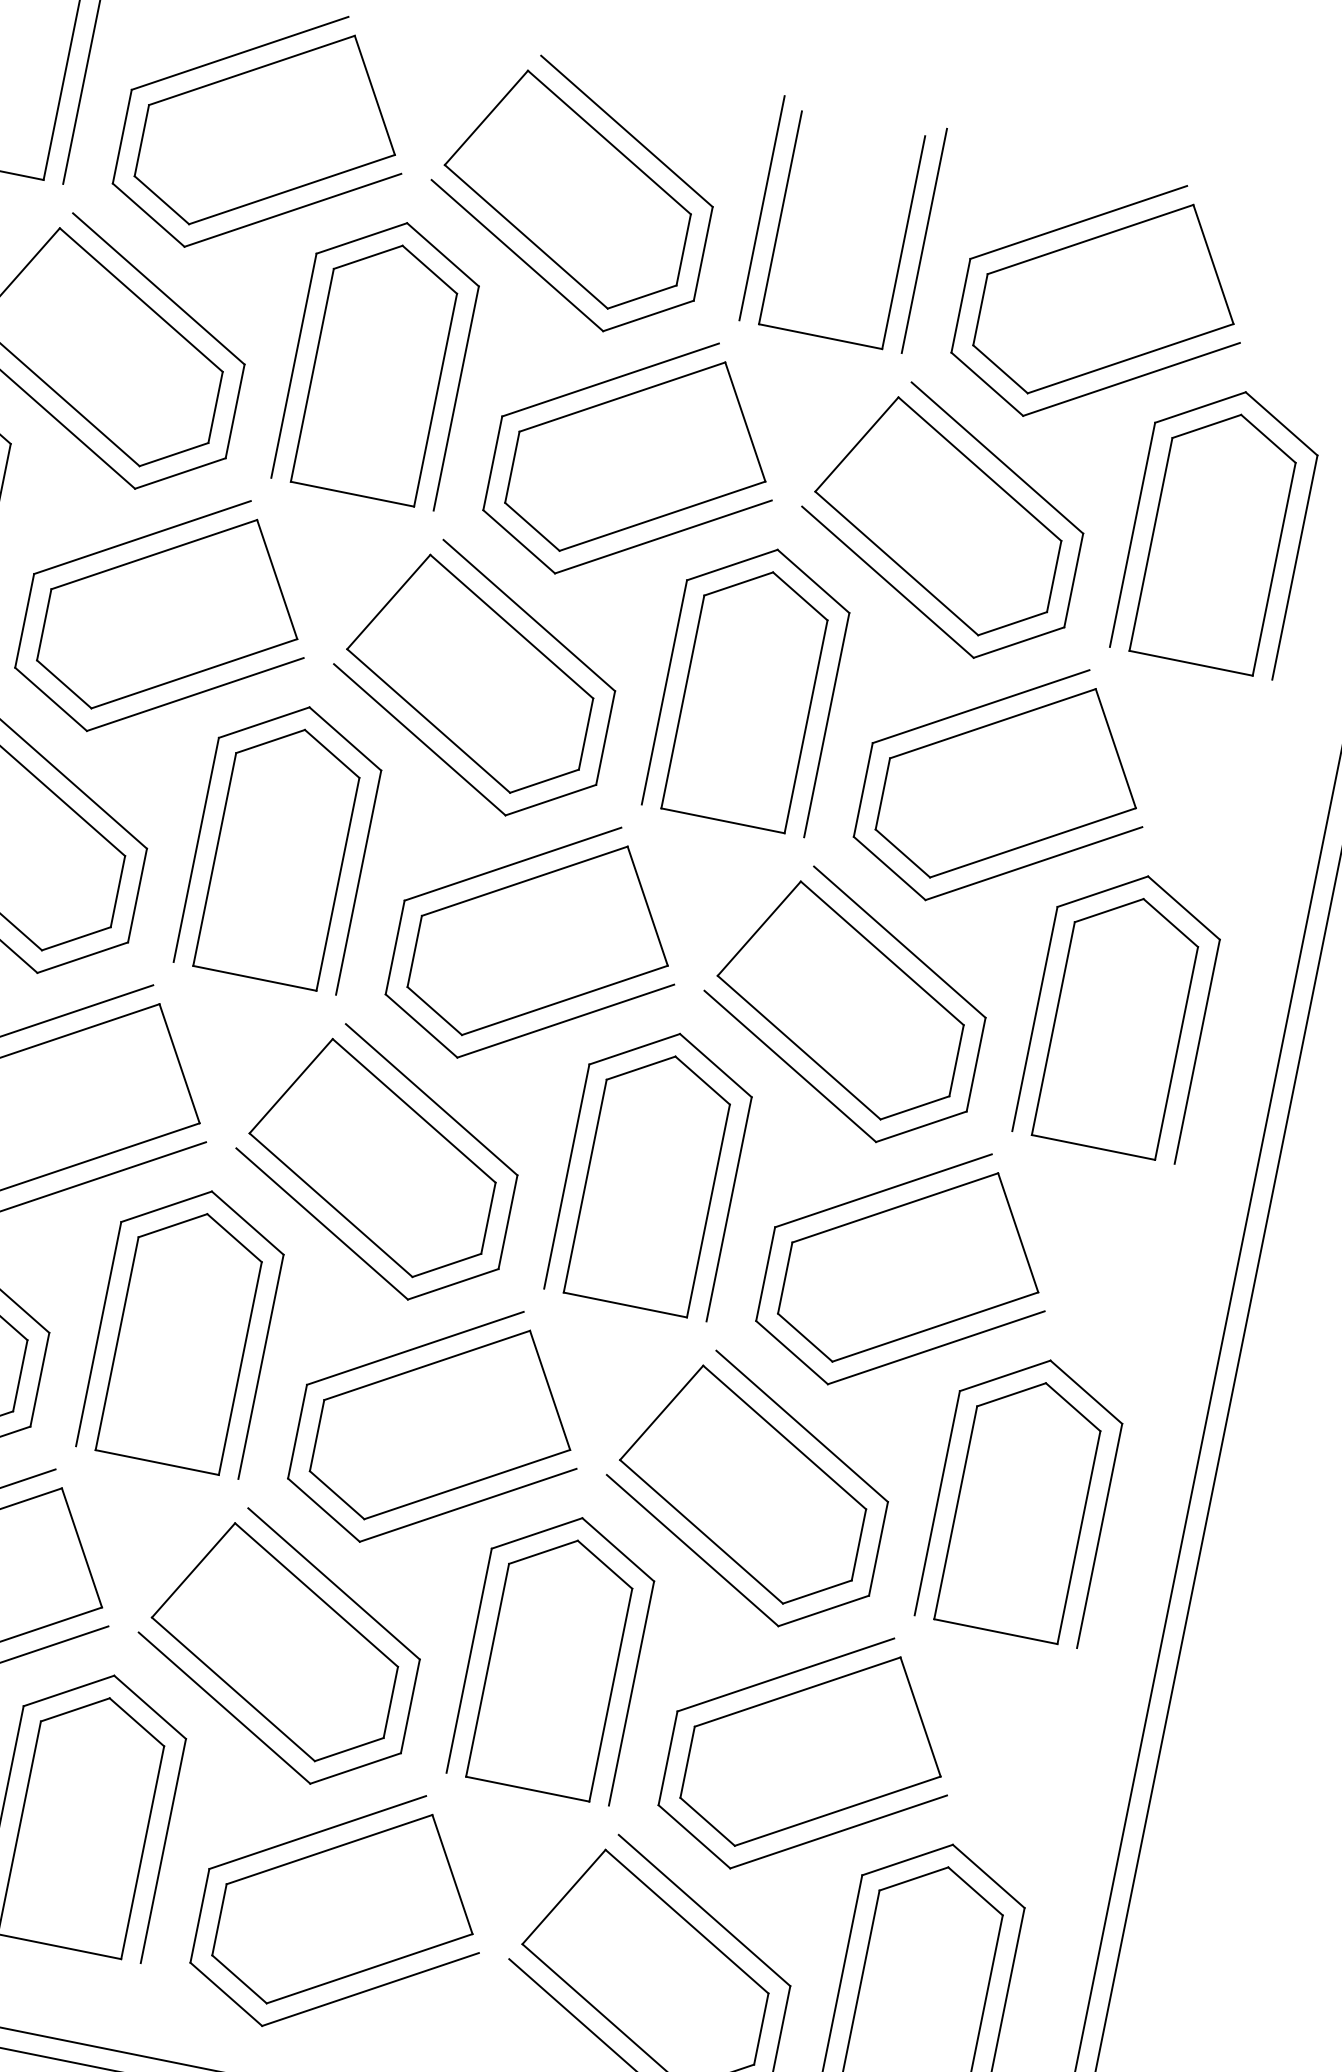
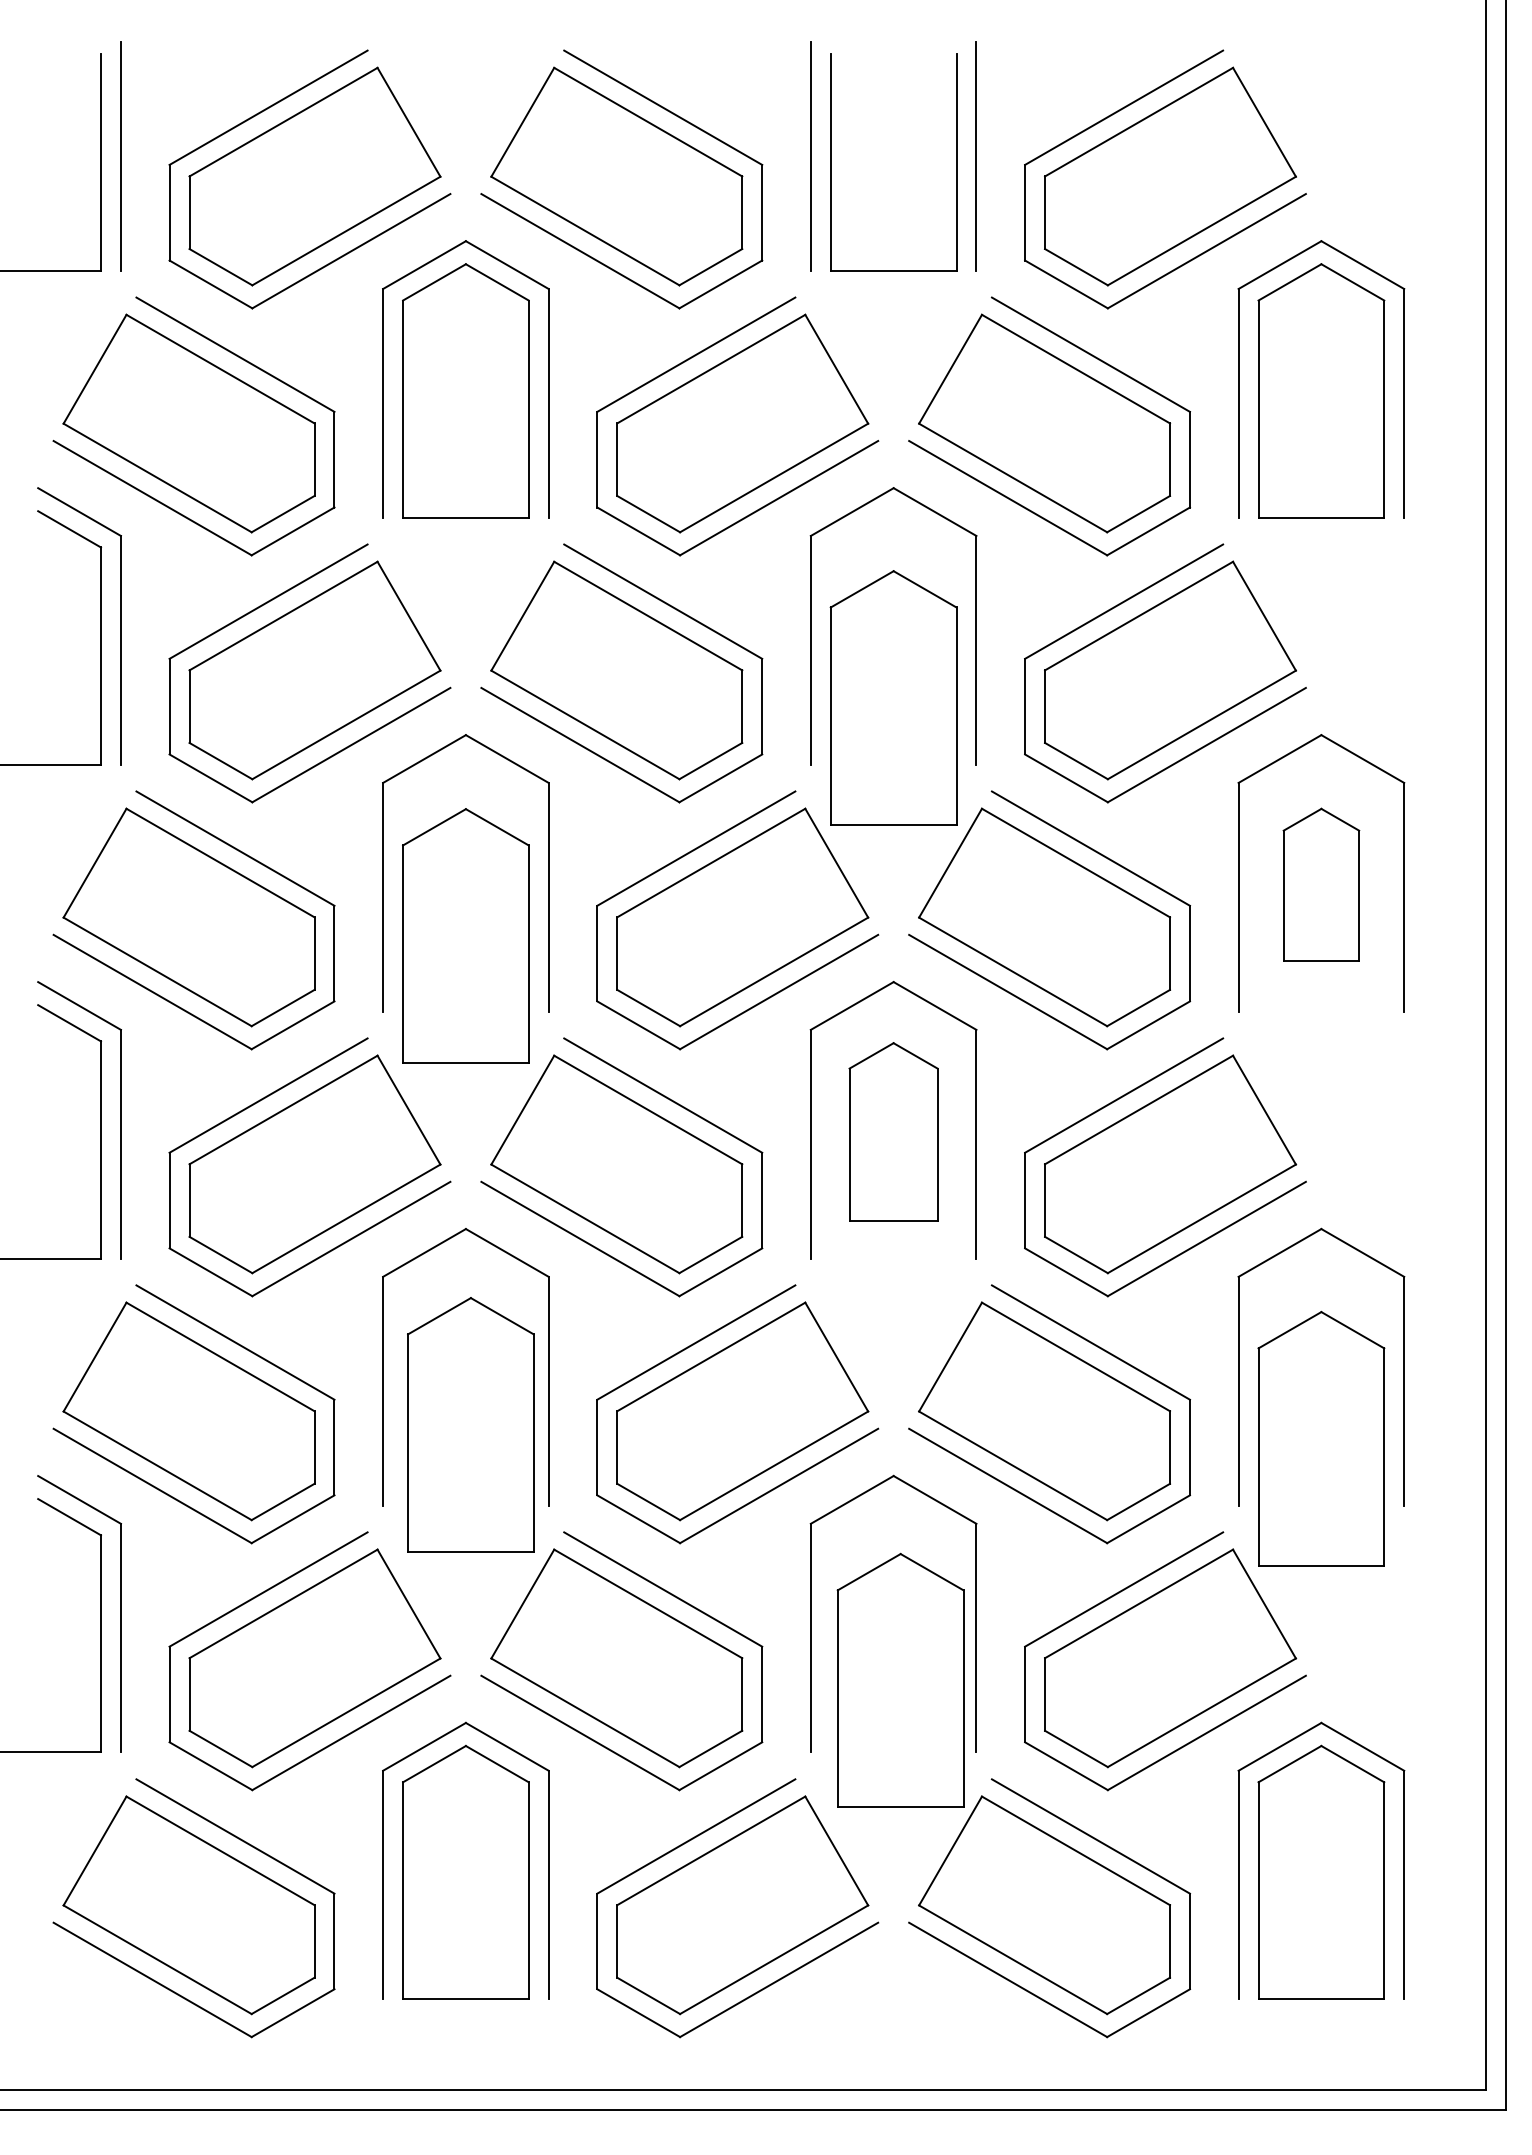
part: (747, 696) -> (893, 697), moved
part: (279, 853) -> (465, 935), moved
part: (1118, 1022) -> (1321, 884), size x0.6
part: (650, 1180) -> (893, 1131), size x0.7
part: (181, 1337) -> (470, 1424), moved
part: (1021, 1507) -> (1321, 1438), moved
part: (552, 1663) -> (900, 1679), moved

